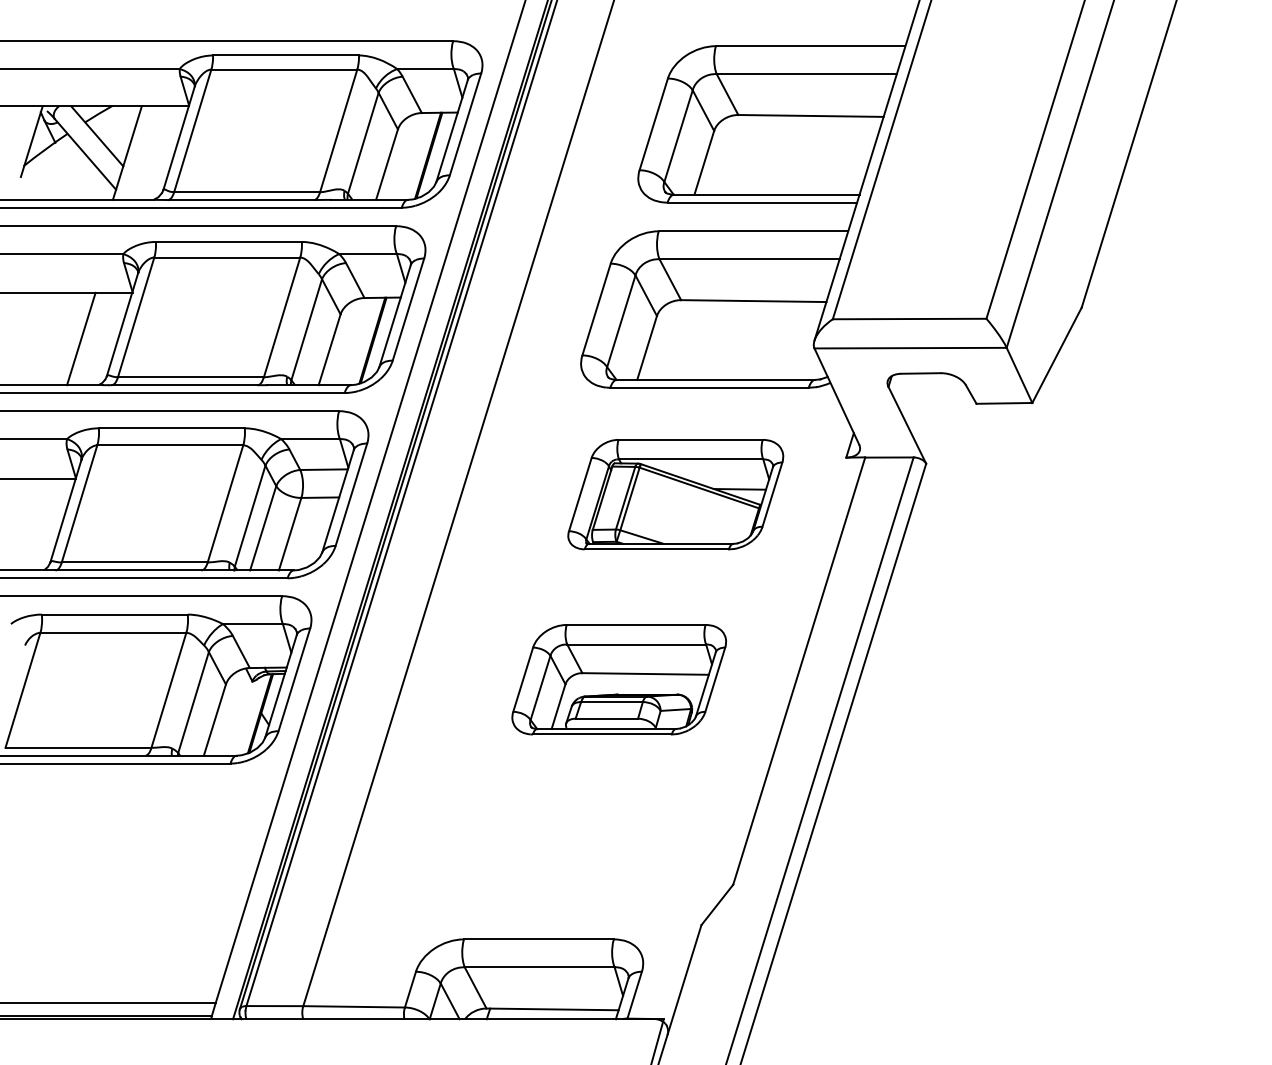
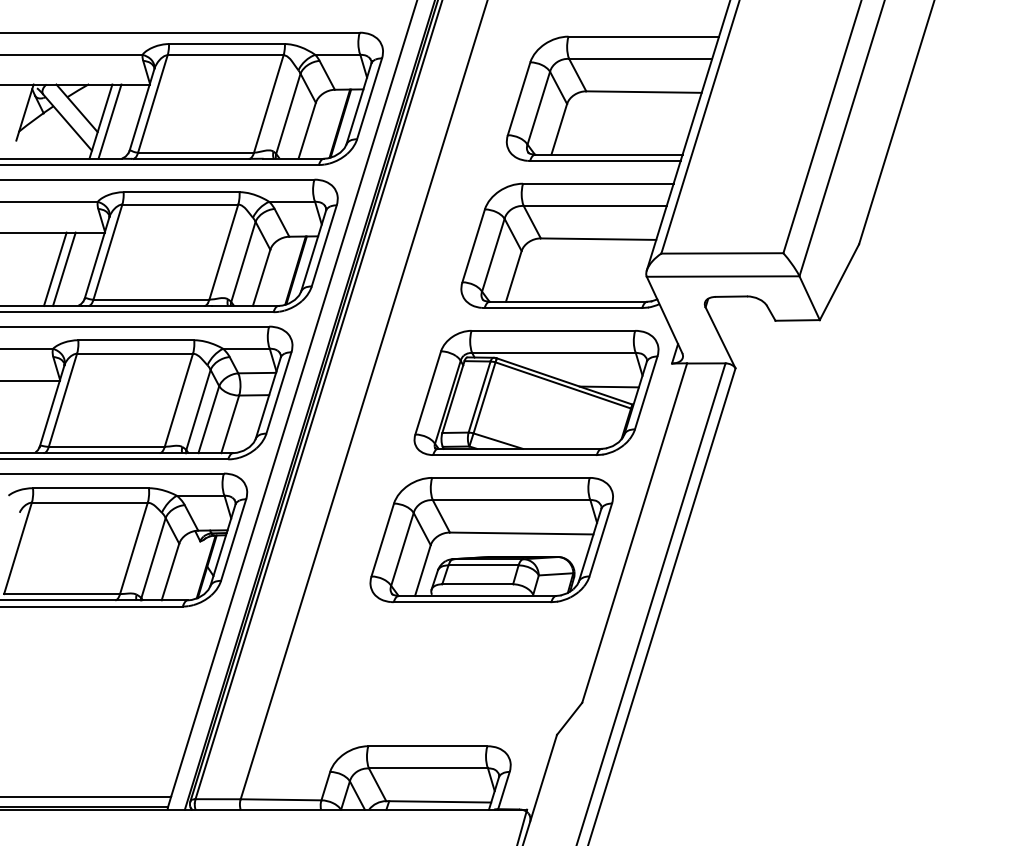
line: (138, 152) -> (109, 121), added
line: (69, 338) -> (54, 268), added
part: (675, 494) -> (536, 392), size x1.43
part: (618, 679) -> (491, 539), size x1.43

